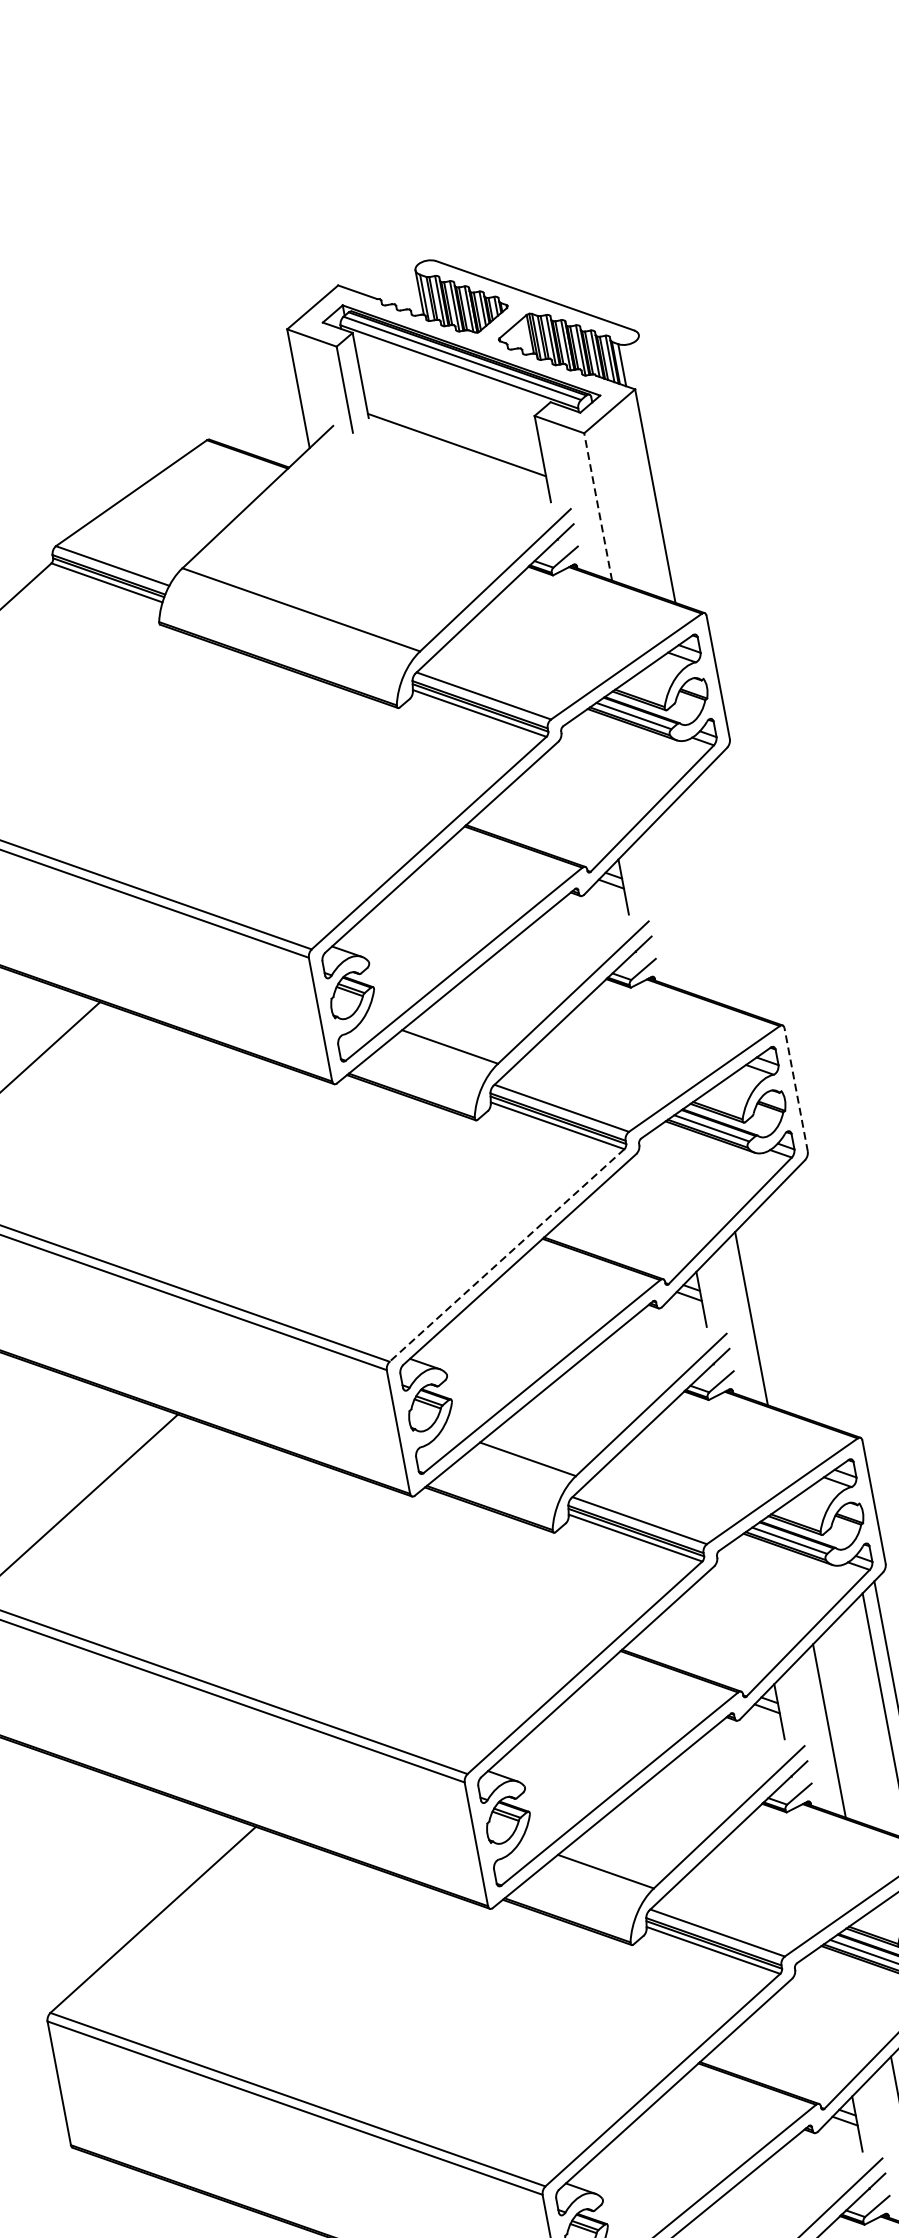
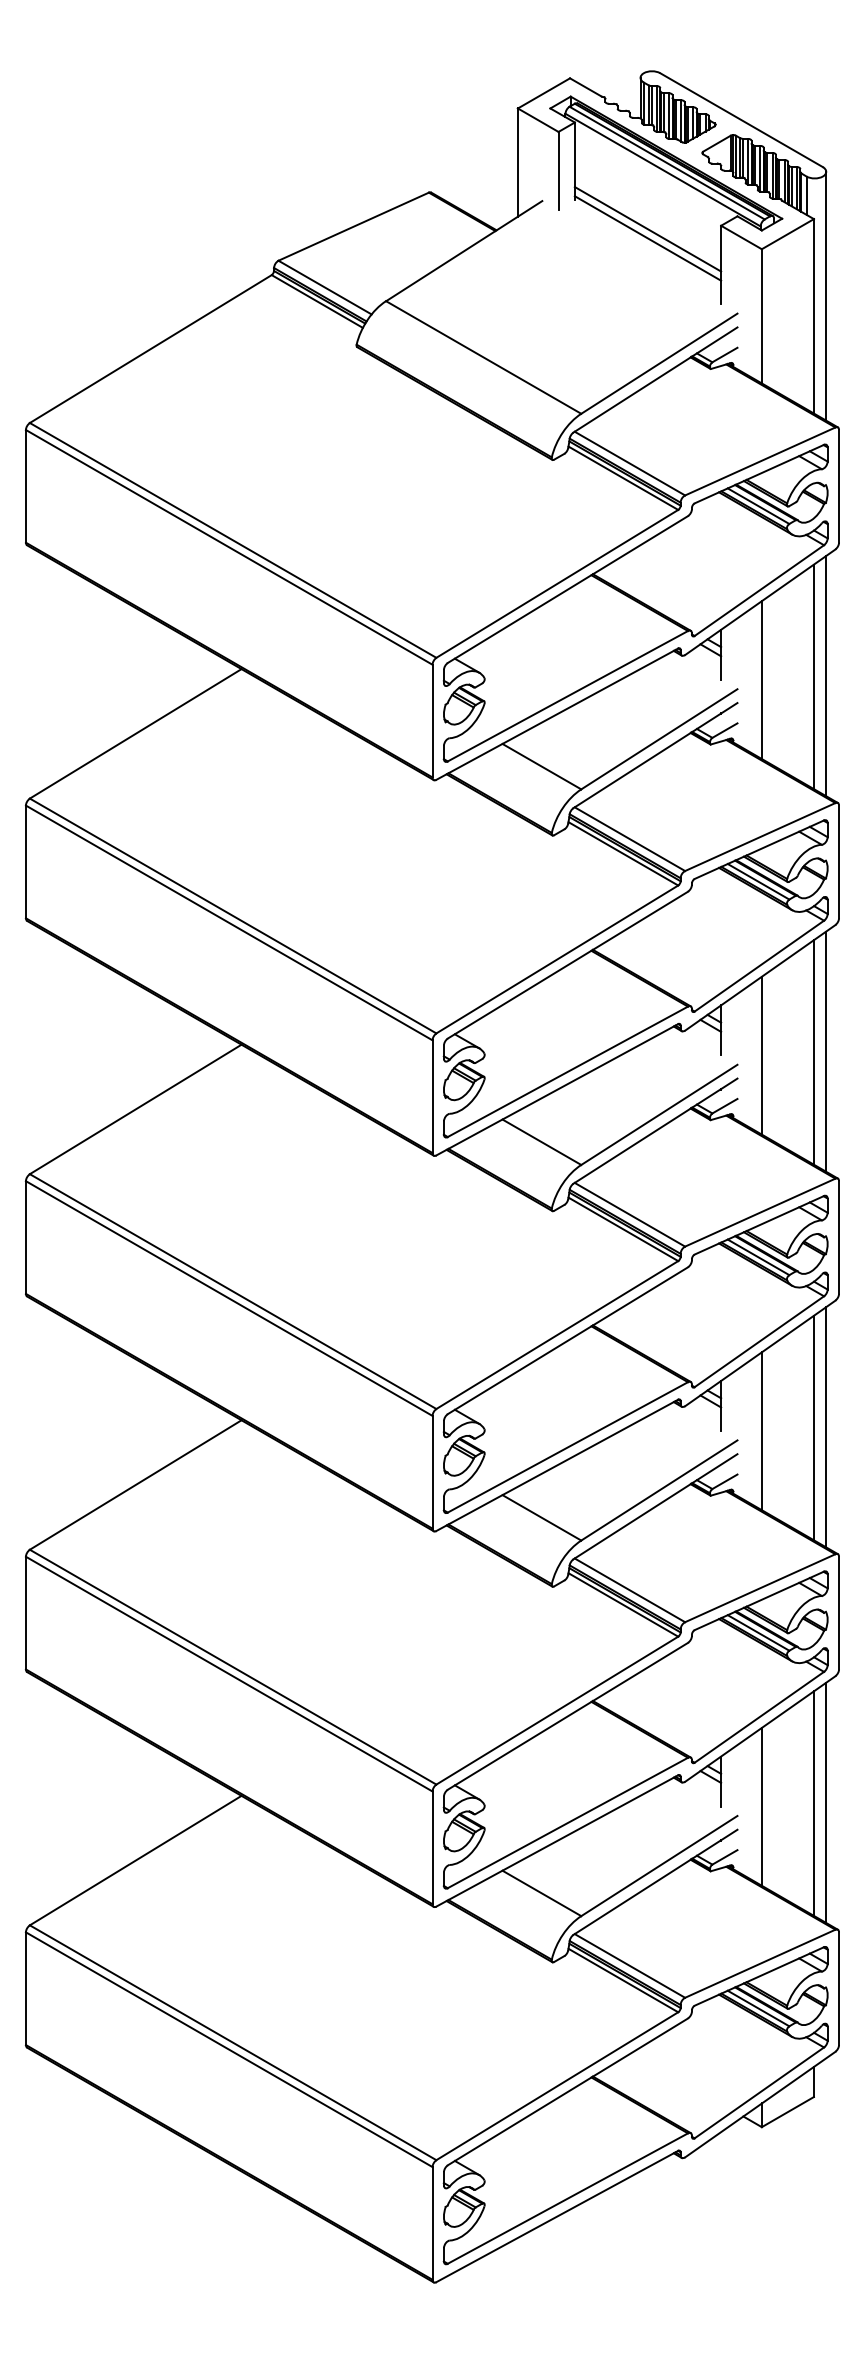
line: (454, 435) -> (647, 229), added
line: (664, 470) -> (826, 295), added
line: (597, 506) -> (761, 315), dashed -> solid
line: (743, 887) -> (826, 675), added
line: (729, 891) -> (813, 676), added
line: (673, 906) -> (761, 680), added
line: (796, 1089) -> (839, 861), dashed -> solid
line: (507, 1255) -> (557, 959), dashed -> solid
line: (821, 1300) -> (826, 1051), added
line: (807, 1304) -> (813, 1052), added

